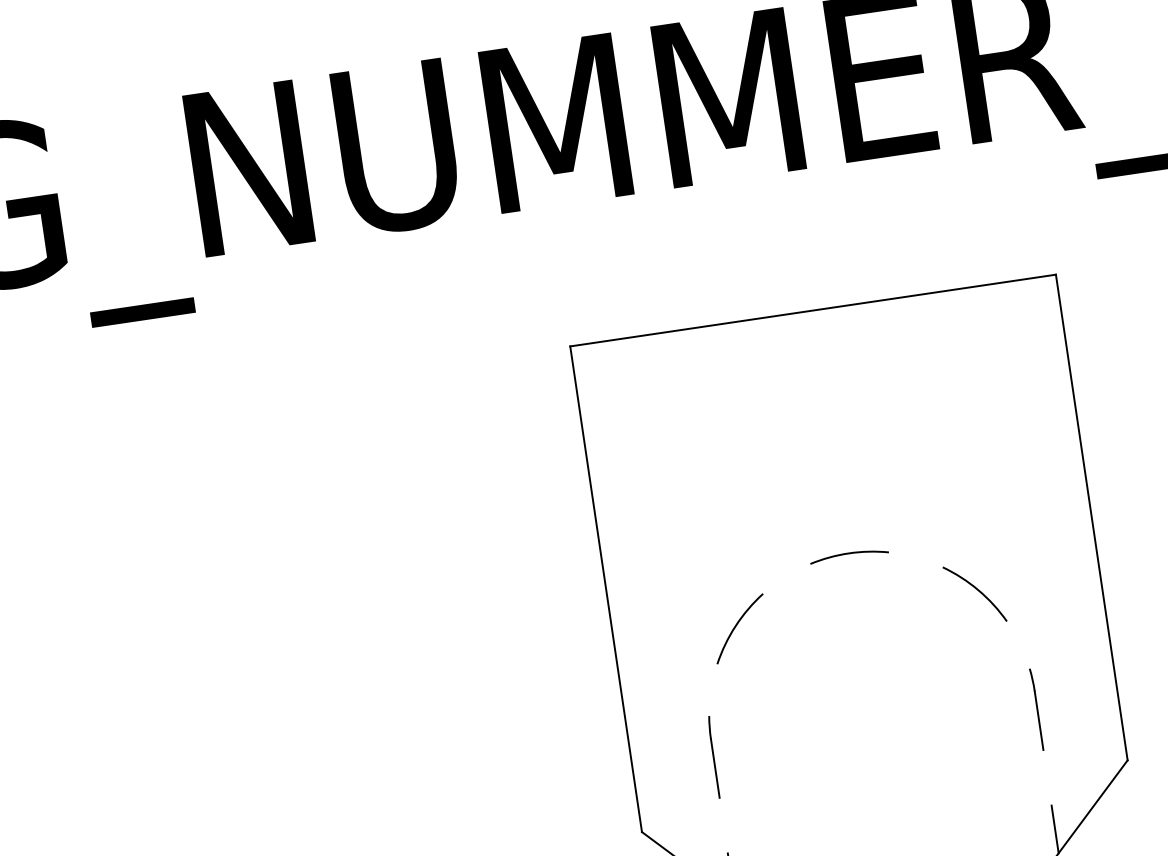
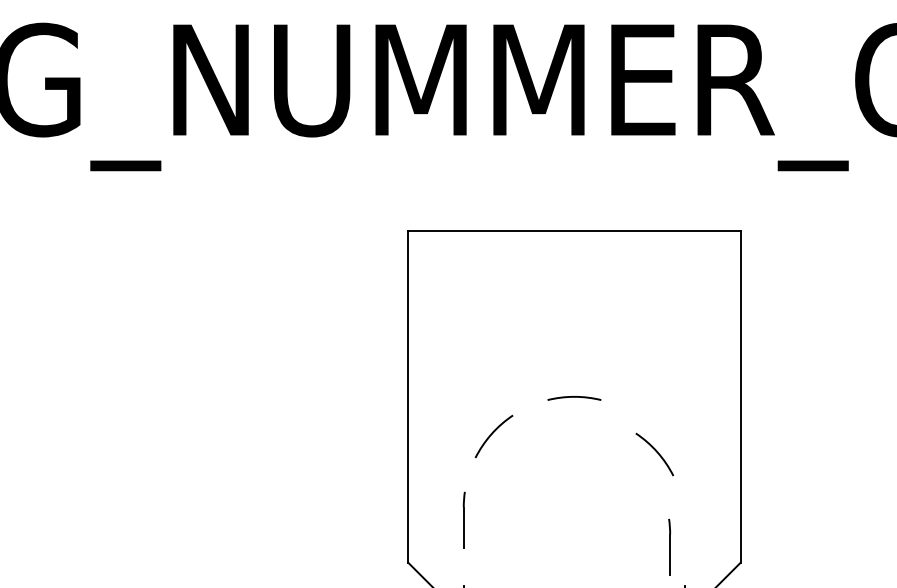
arc: (977, 590) -> (656, 452), moved
part: (1036, 709) -> (669, 546), moved

